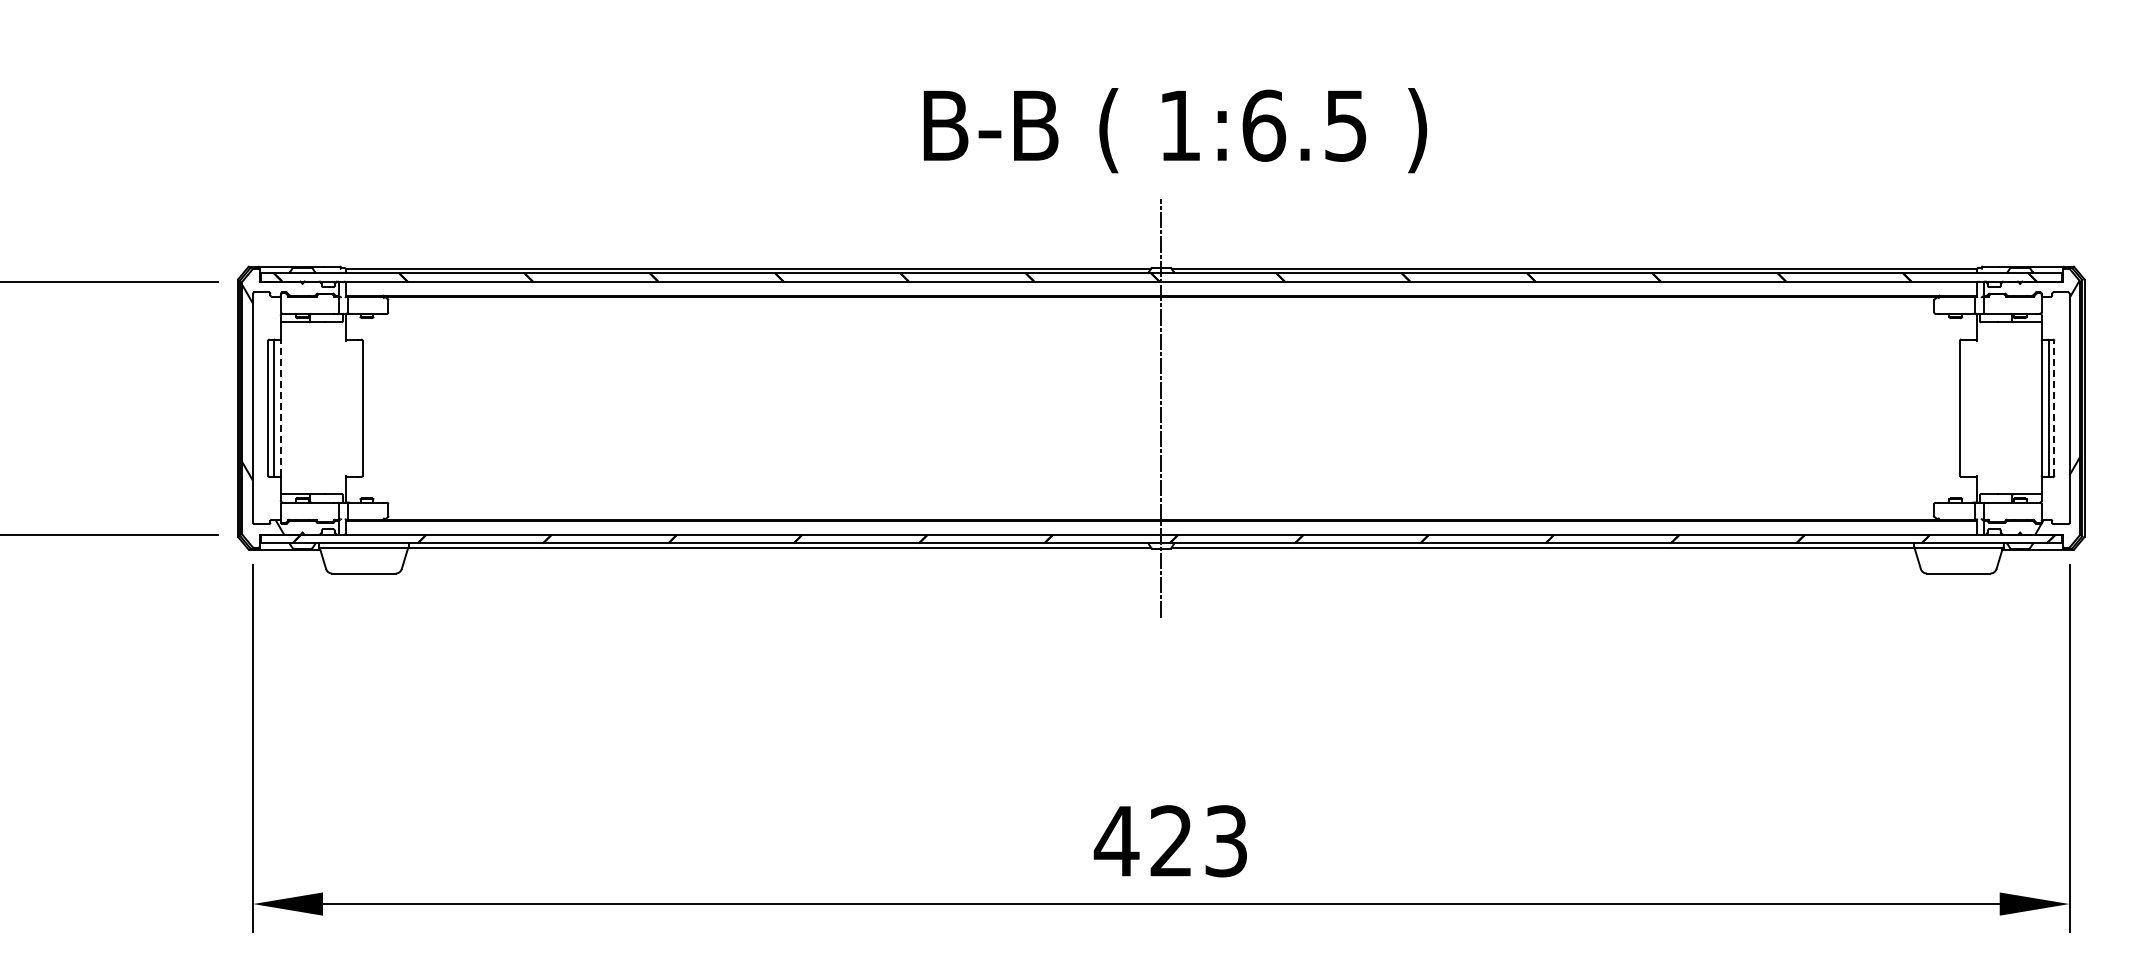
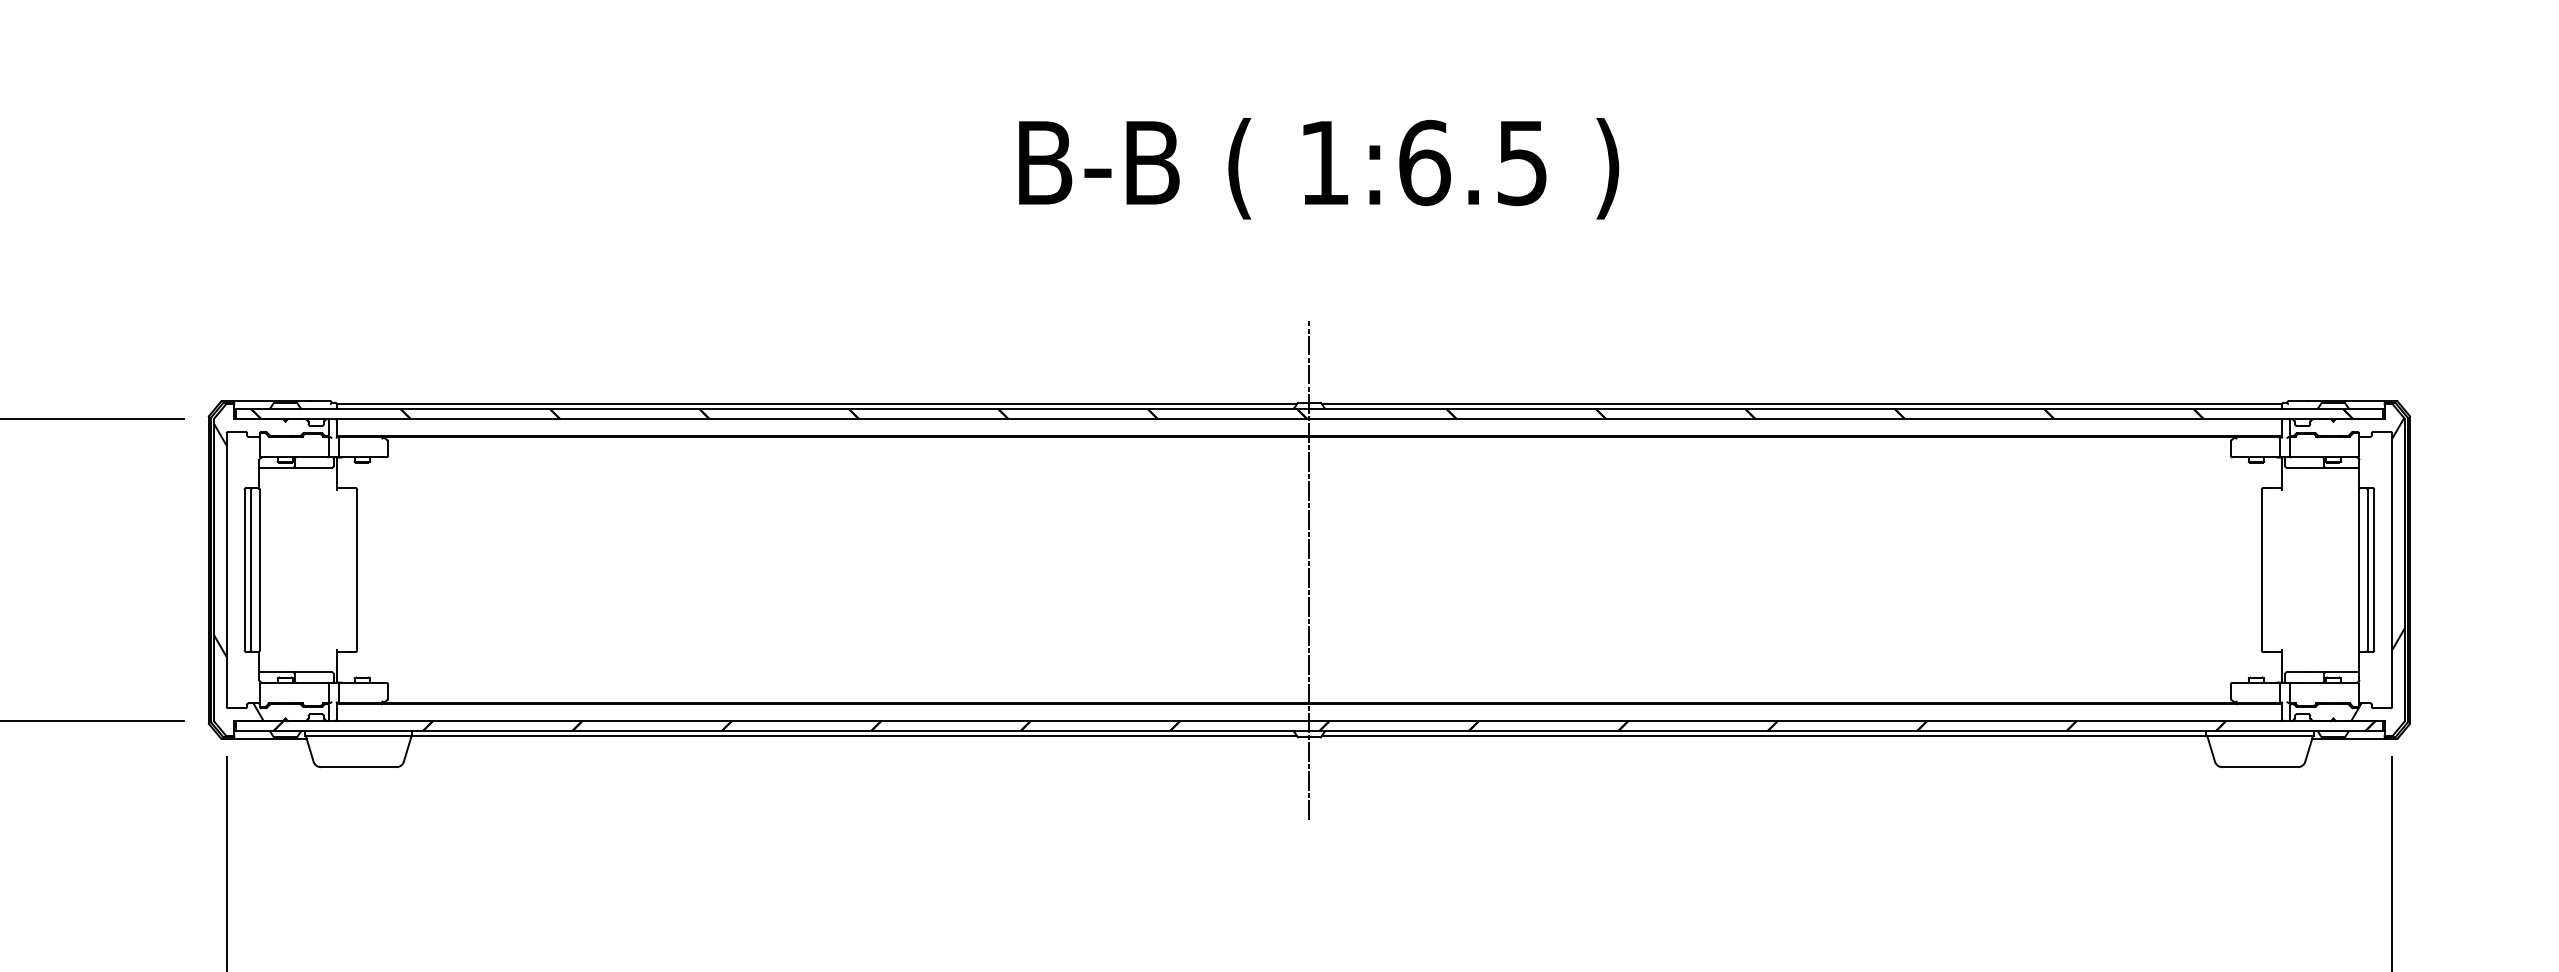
text: (1175, 130) -> (1319, 168), moved
line: (281, 407) -> (260, 569), dashed -> solid
line: (2054, 407) -> (2374, 569), dashed -> solid

